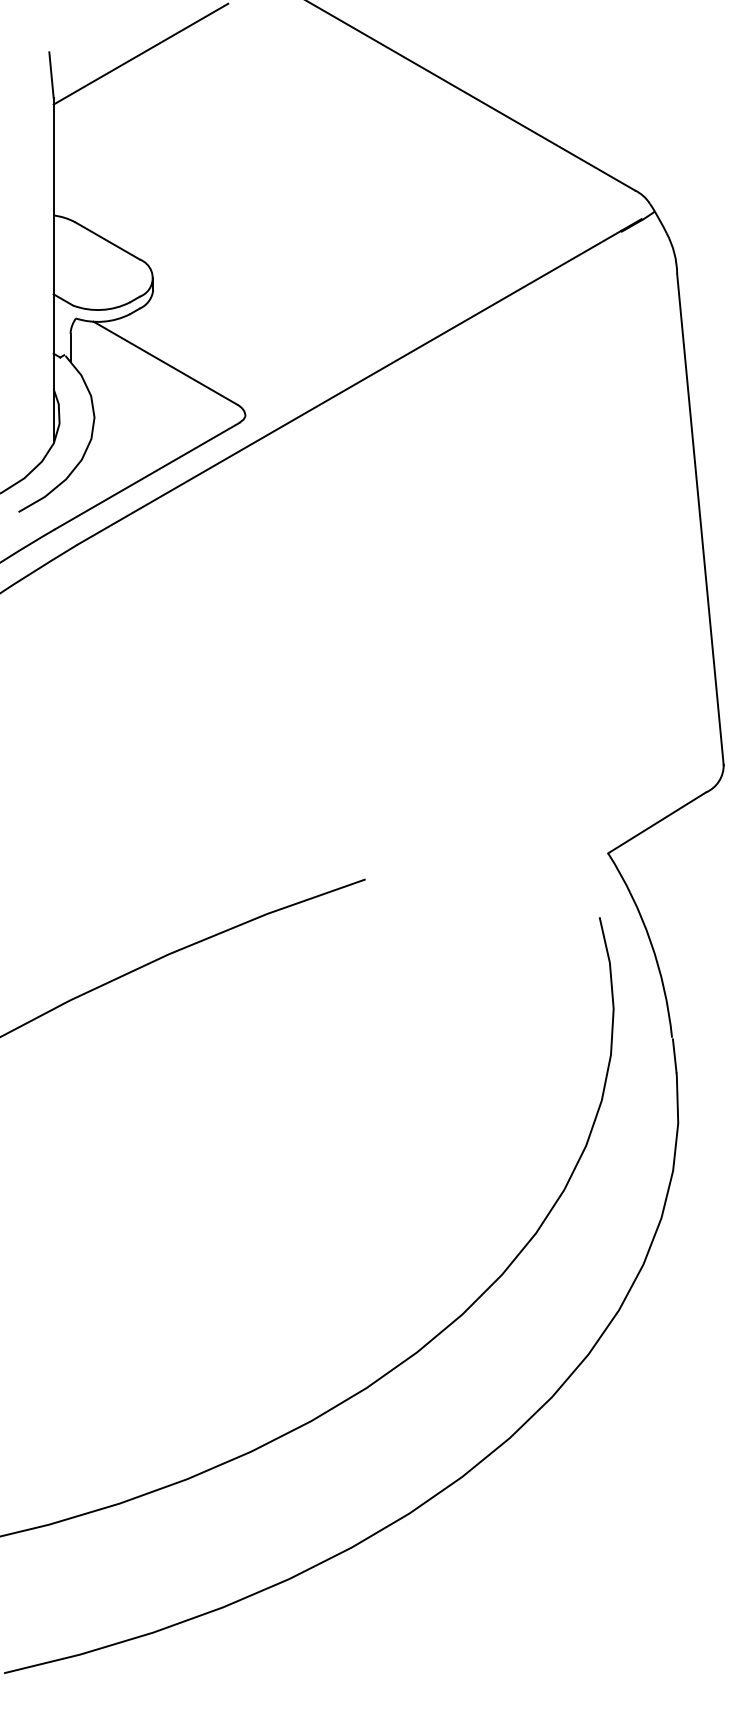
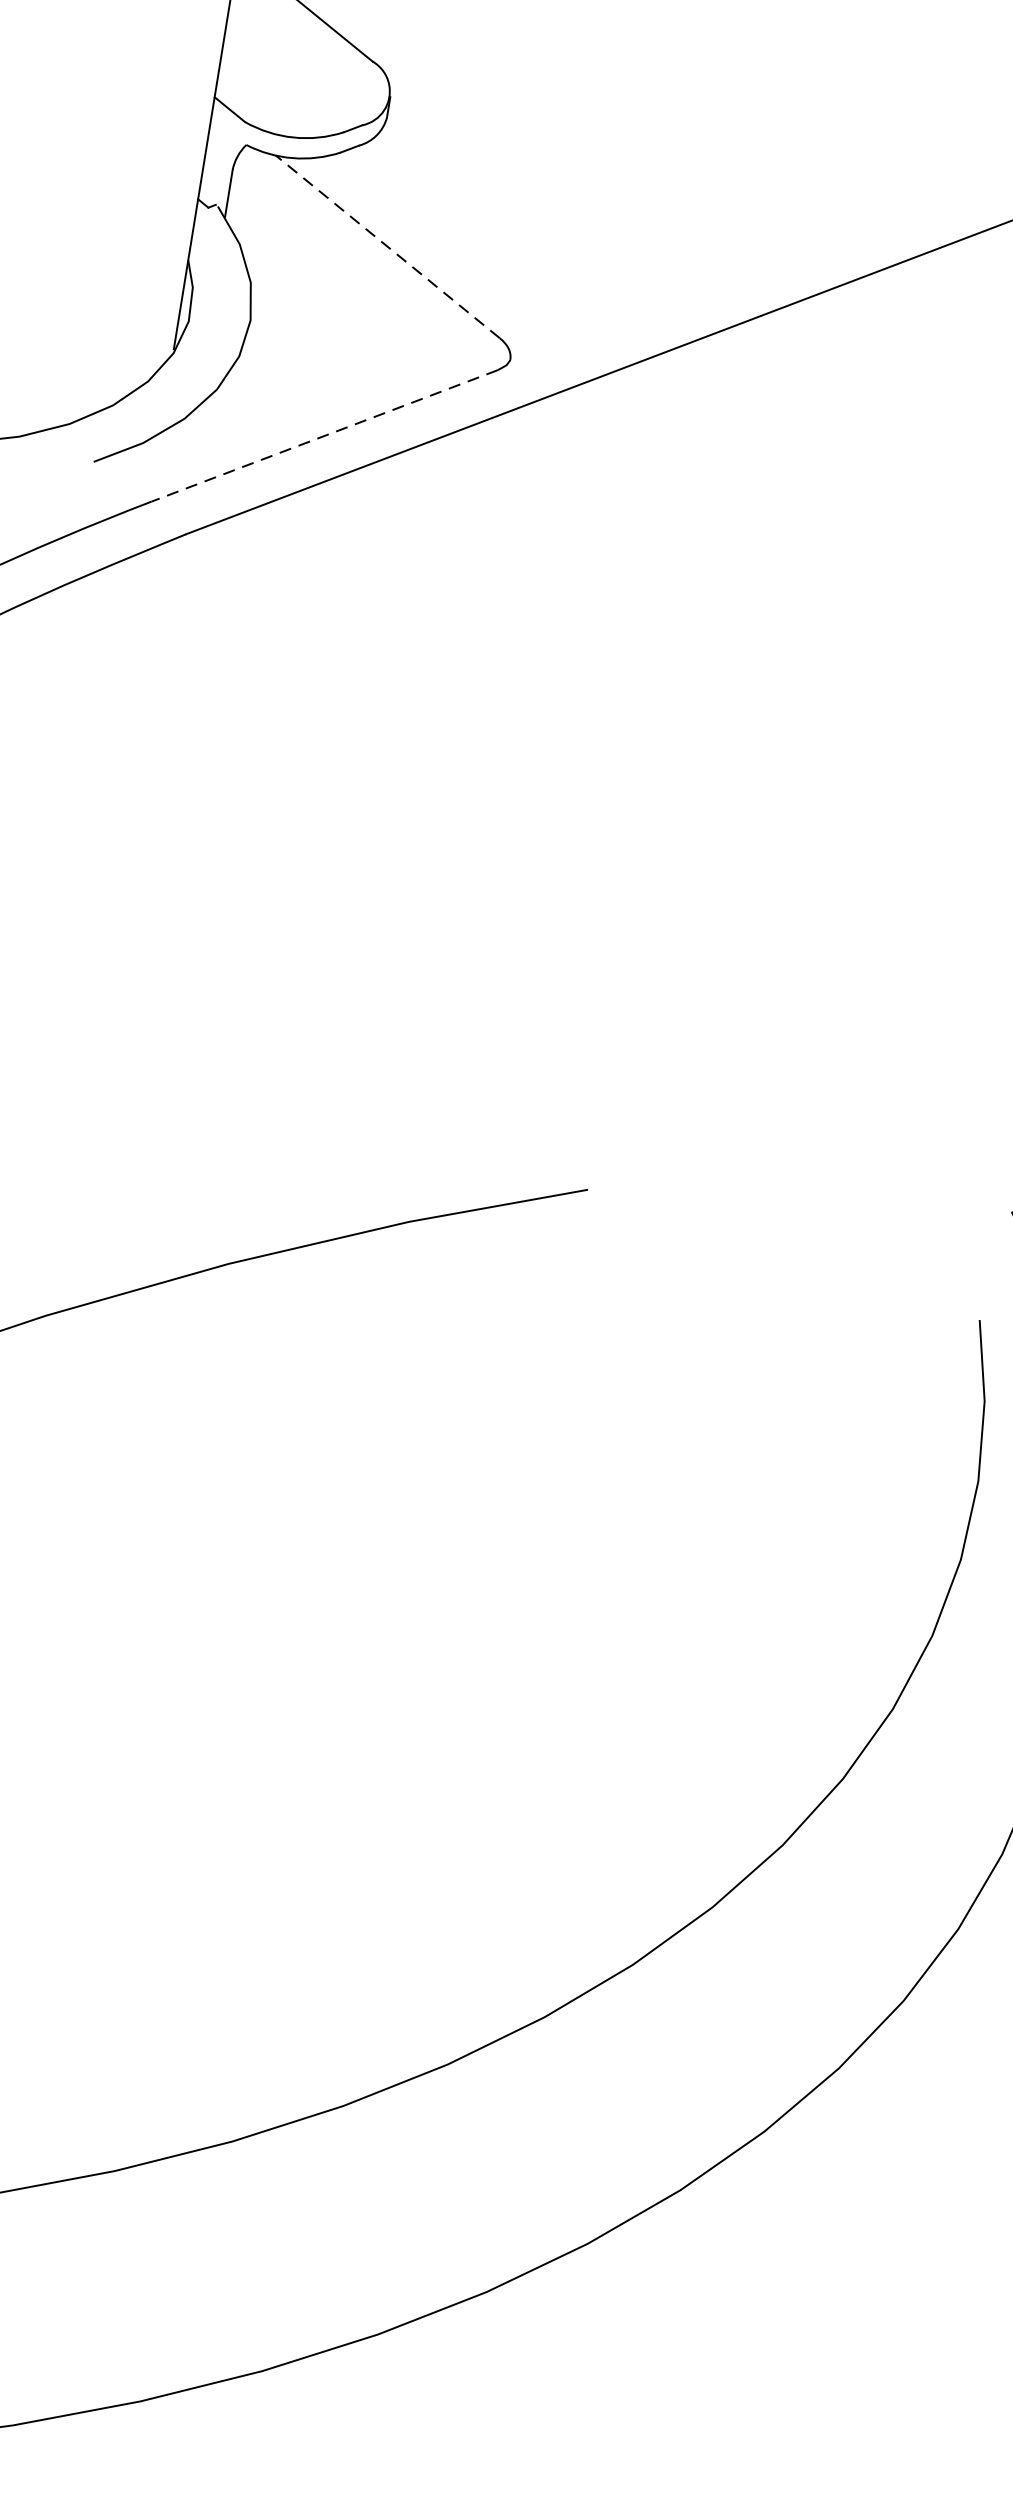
line: (165, 362) -> (387, 245), solid -> dashed
line: (146, 476) -> (323, 436), solid -> dashed

